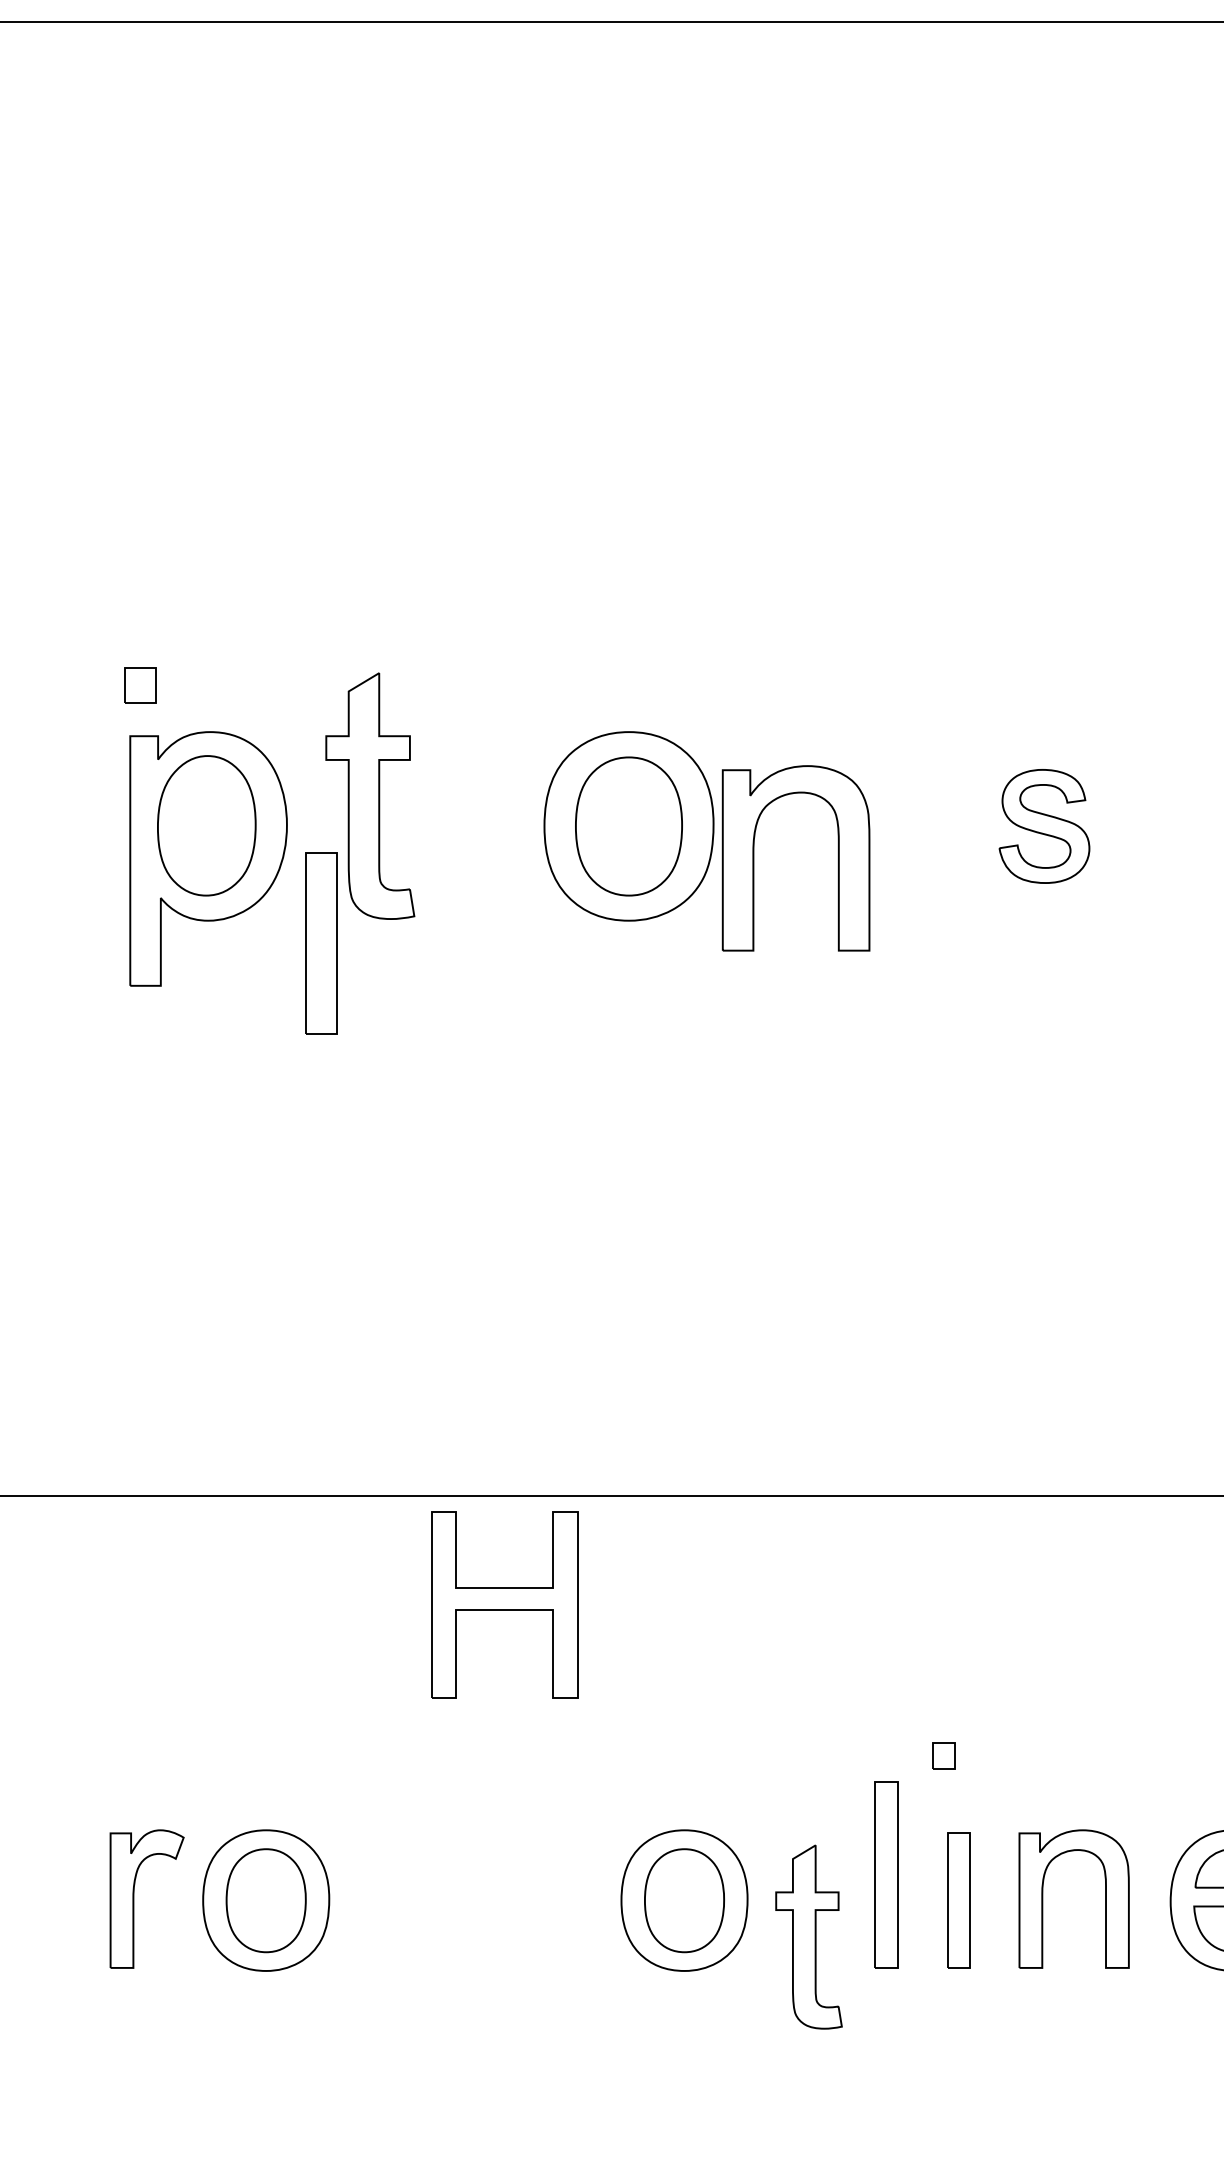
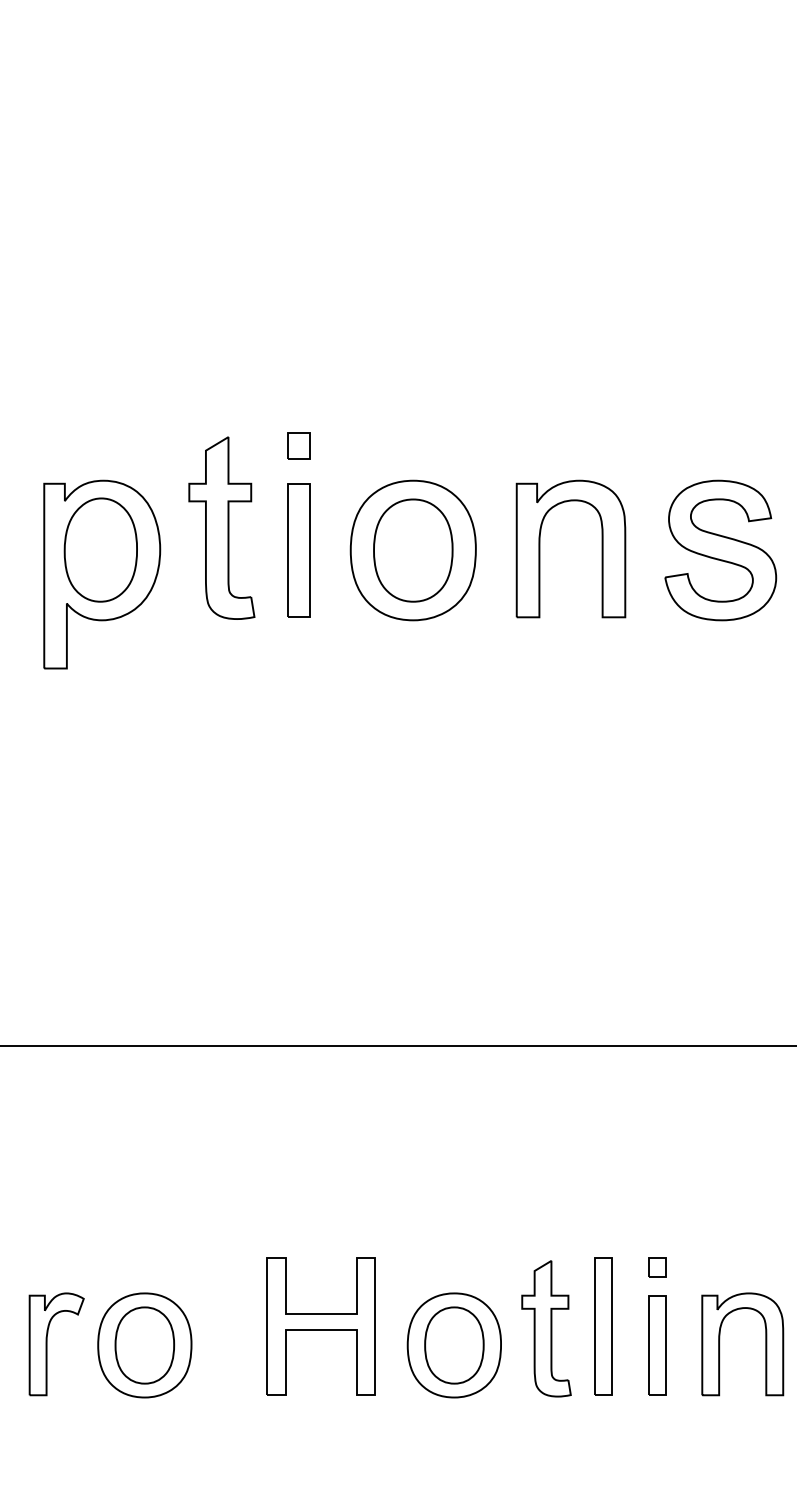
part: (140, 685) -> (298, 446), moved
part: (1044, 826) -> (720, 550), size x1.67
part: (754, 858) -> (540, 549), moved
part: (321, 943) -> (298, 550), moved
part: (504, 1604) -> (321, 1326), moved
part: (943, 1755) -> (657, 1266), moved
part: (808, 1936) -> (546, 1328), moved

